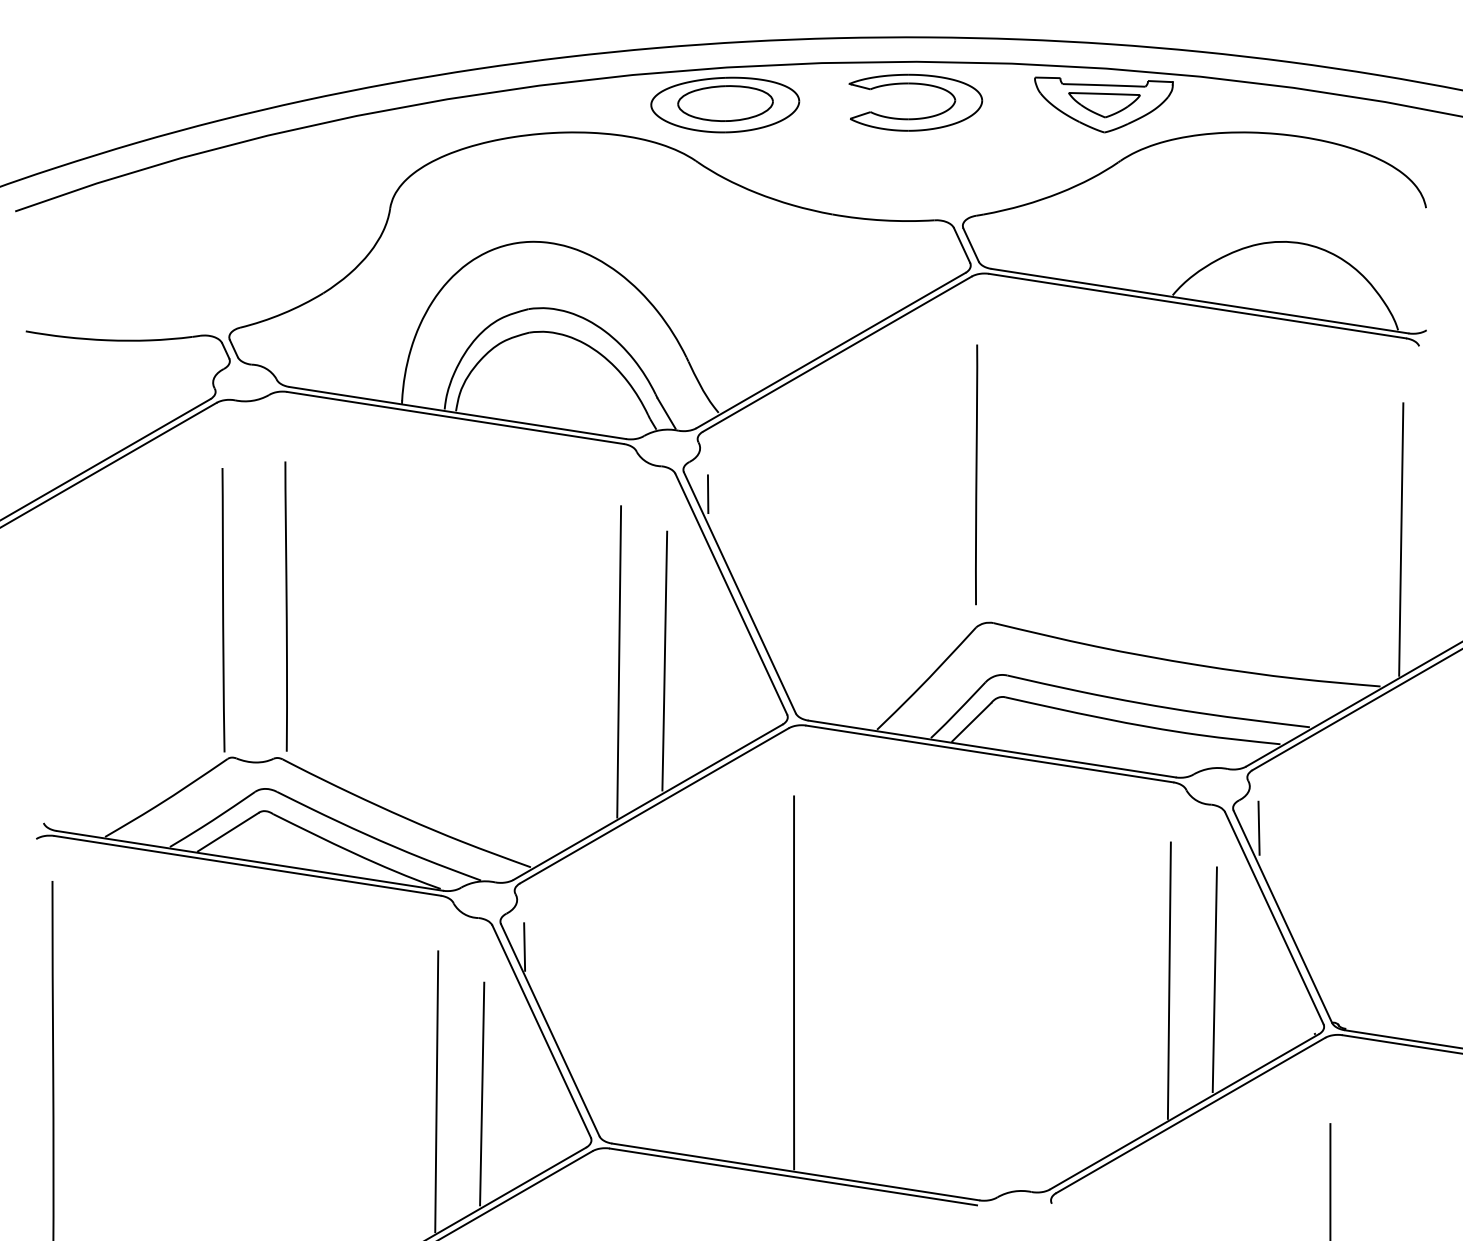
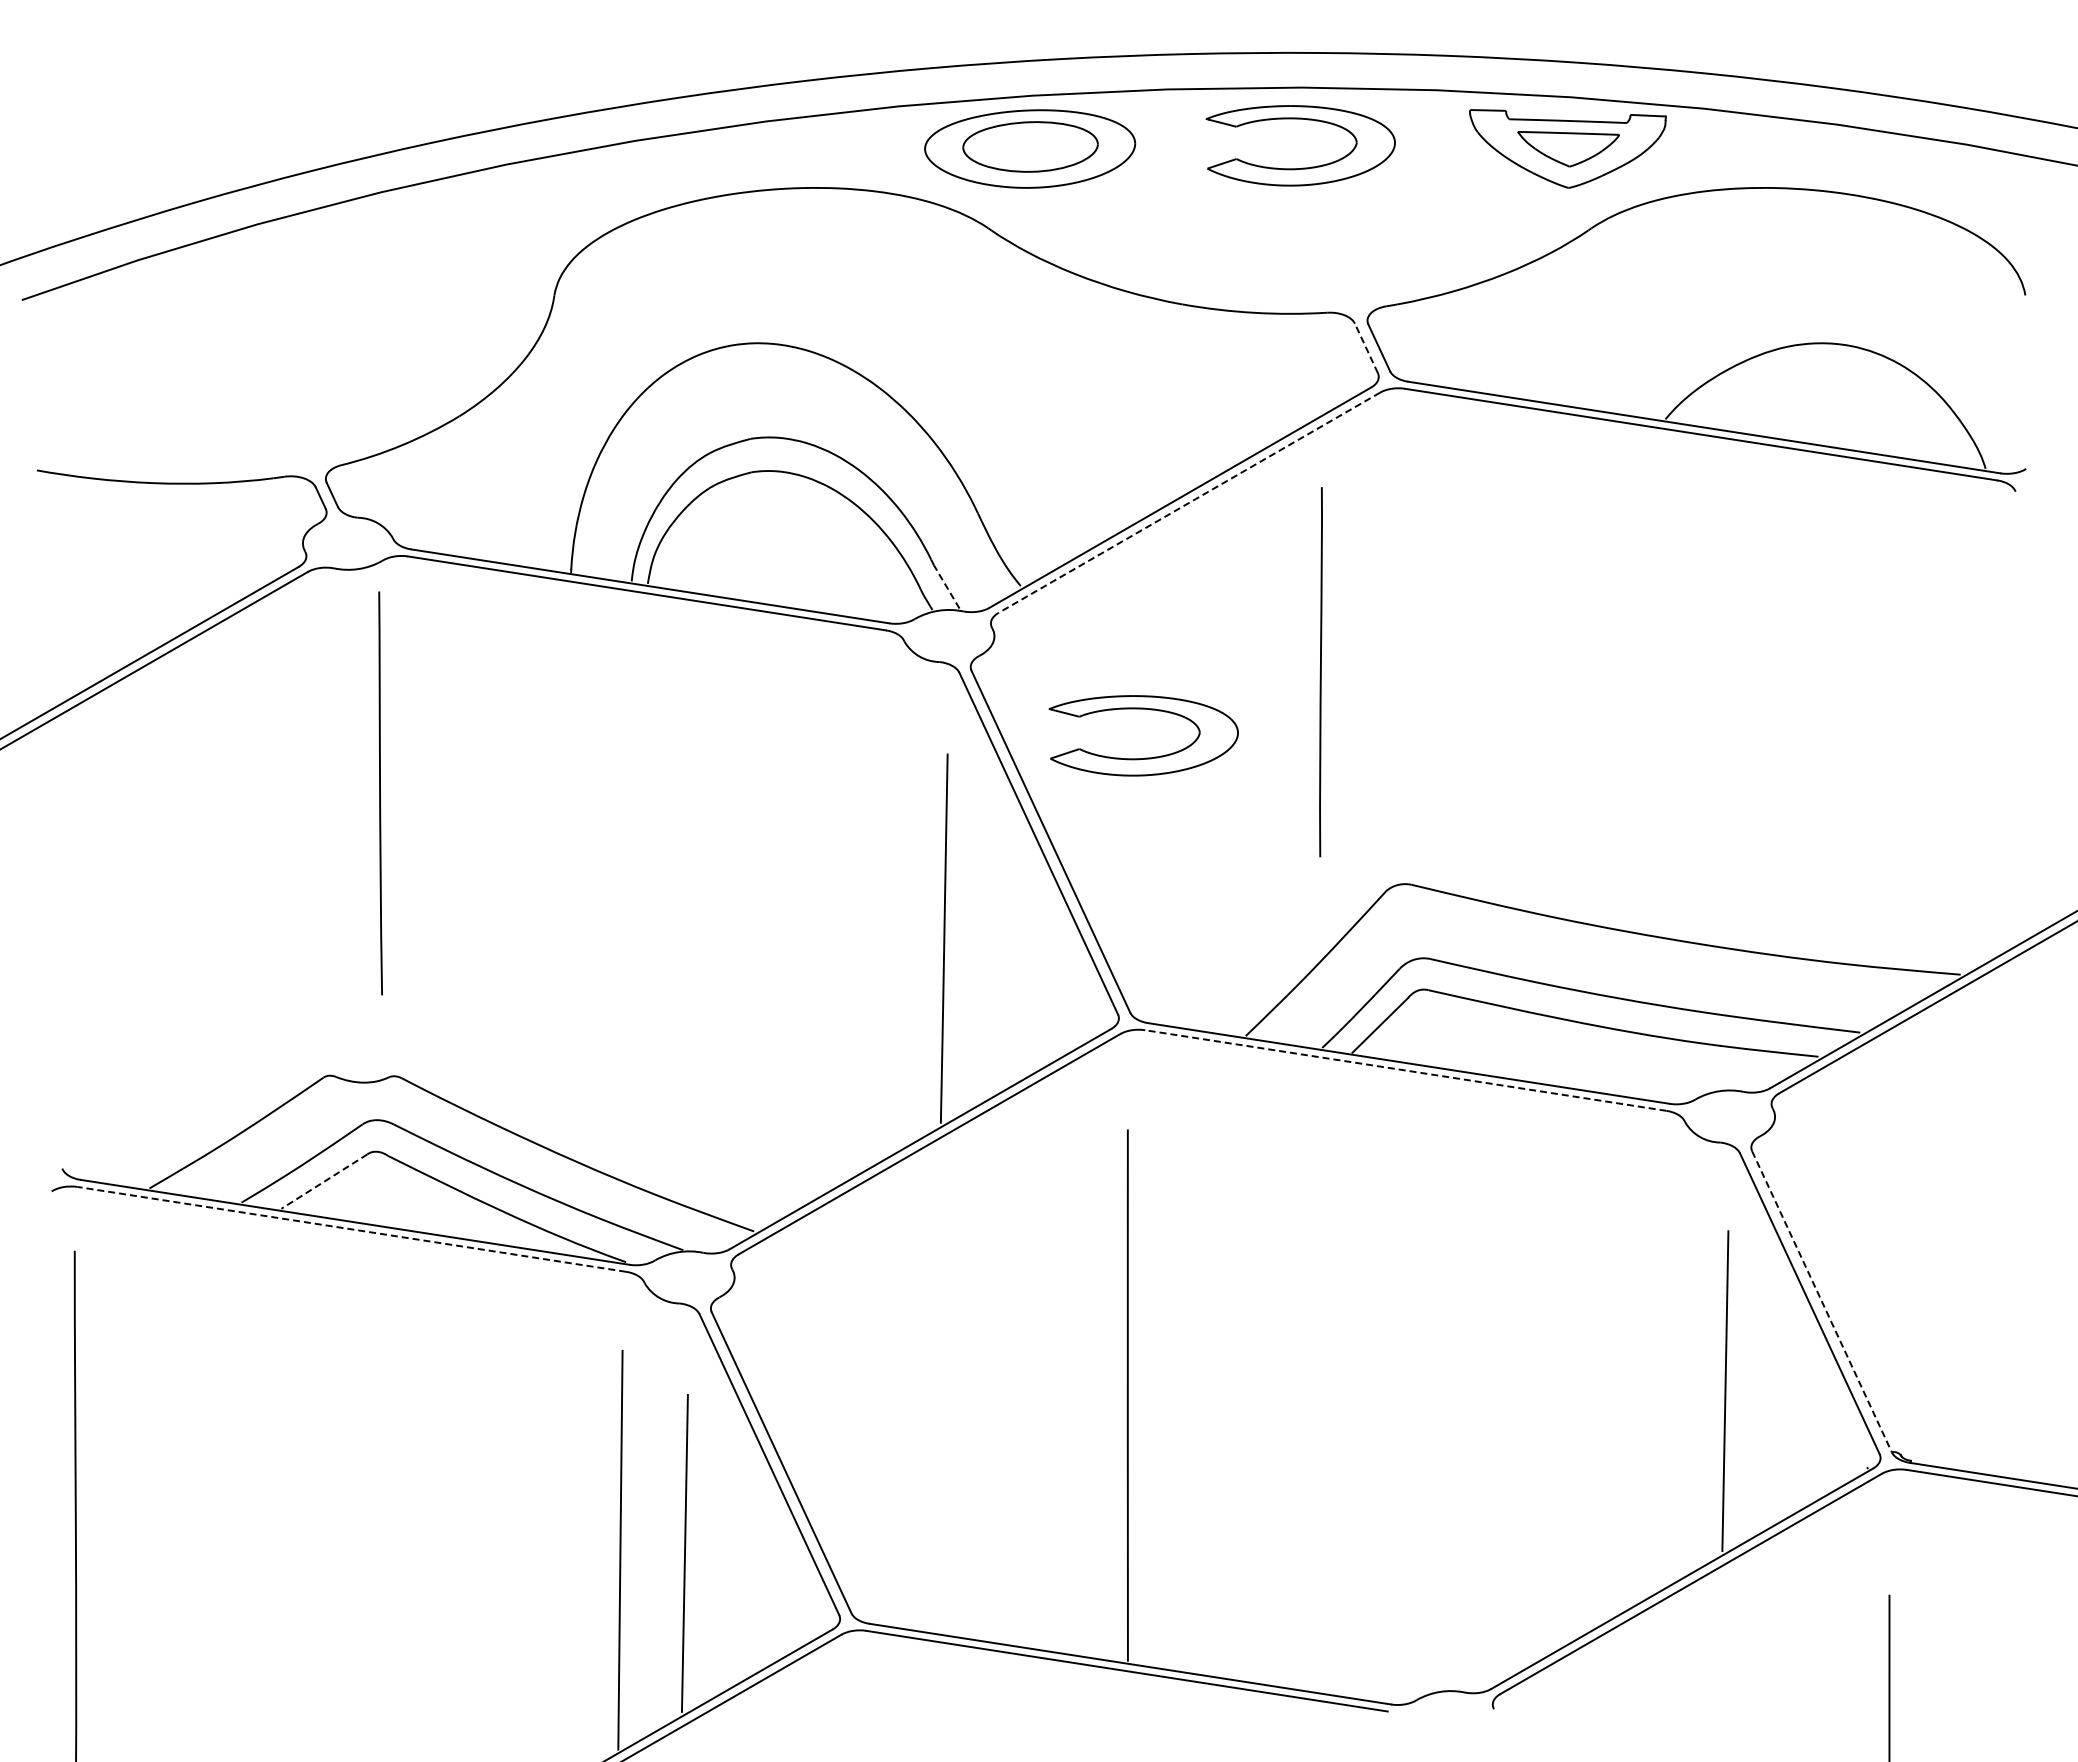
line: (962, 244) -> (1366, 347), solid -> dashed
line: (836, 354) -> (1188, 503), solid -> dashed
line: (666, 413) -> (946, 587), solid -> dashed
line: (976, 475) -> (1320, 672), moved
line: (707, 494) -> (1005, 701), removed
part: (806, 533) -> (1145, 757), added
line: (1401, 539) -> (1990, 765), removed
line: (286, 606) -> (406, 861), removed
line: (223, 610) -> (380, 793), moved
line: (619, 661) -> (879, 939), removed
line: (989, 753) -> (1405, 1070), solid -> dashed
line: (1258, 827) -> (1787, 1175), removed
line: (228, 832) -> (324, 1181), solid -> dashed
line: (247, 865) -> (351, 1229), solid -> dashed
line: (1283, 916) -> (1822, 1301), solid -> dashed
line: (524, 946) -> (744, 1344), removed
line: (1169, 980) -> (1660, 1392), removed

